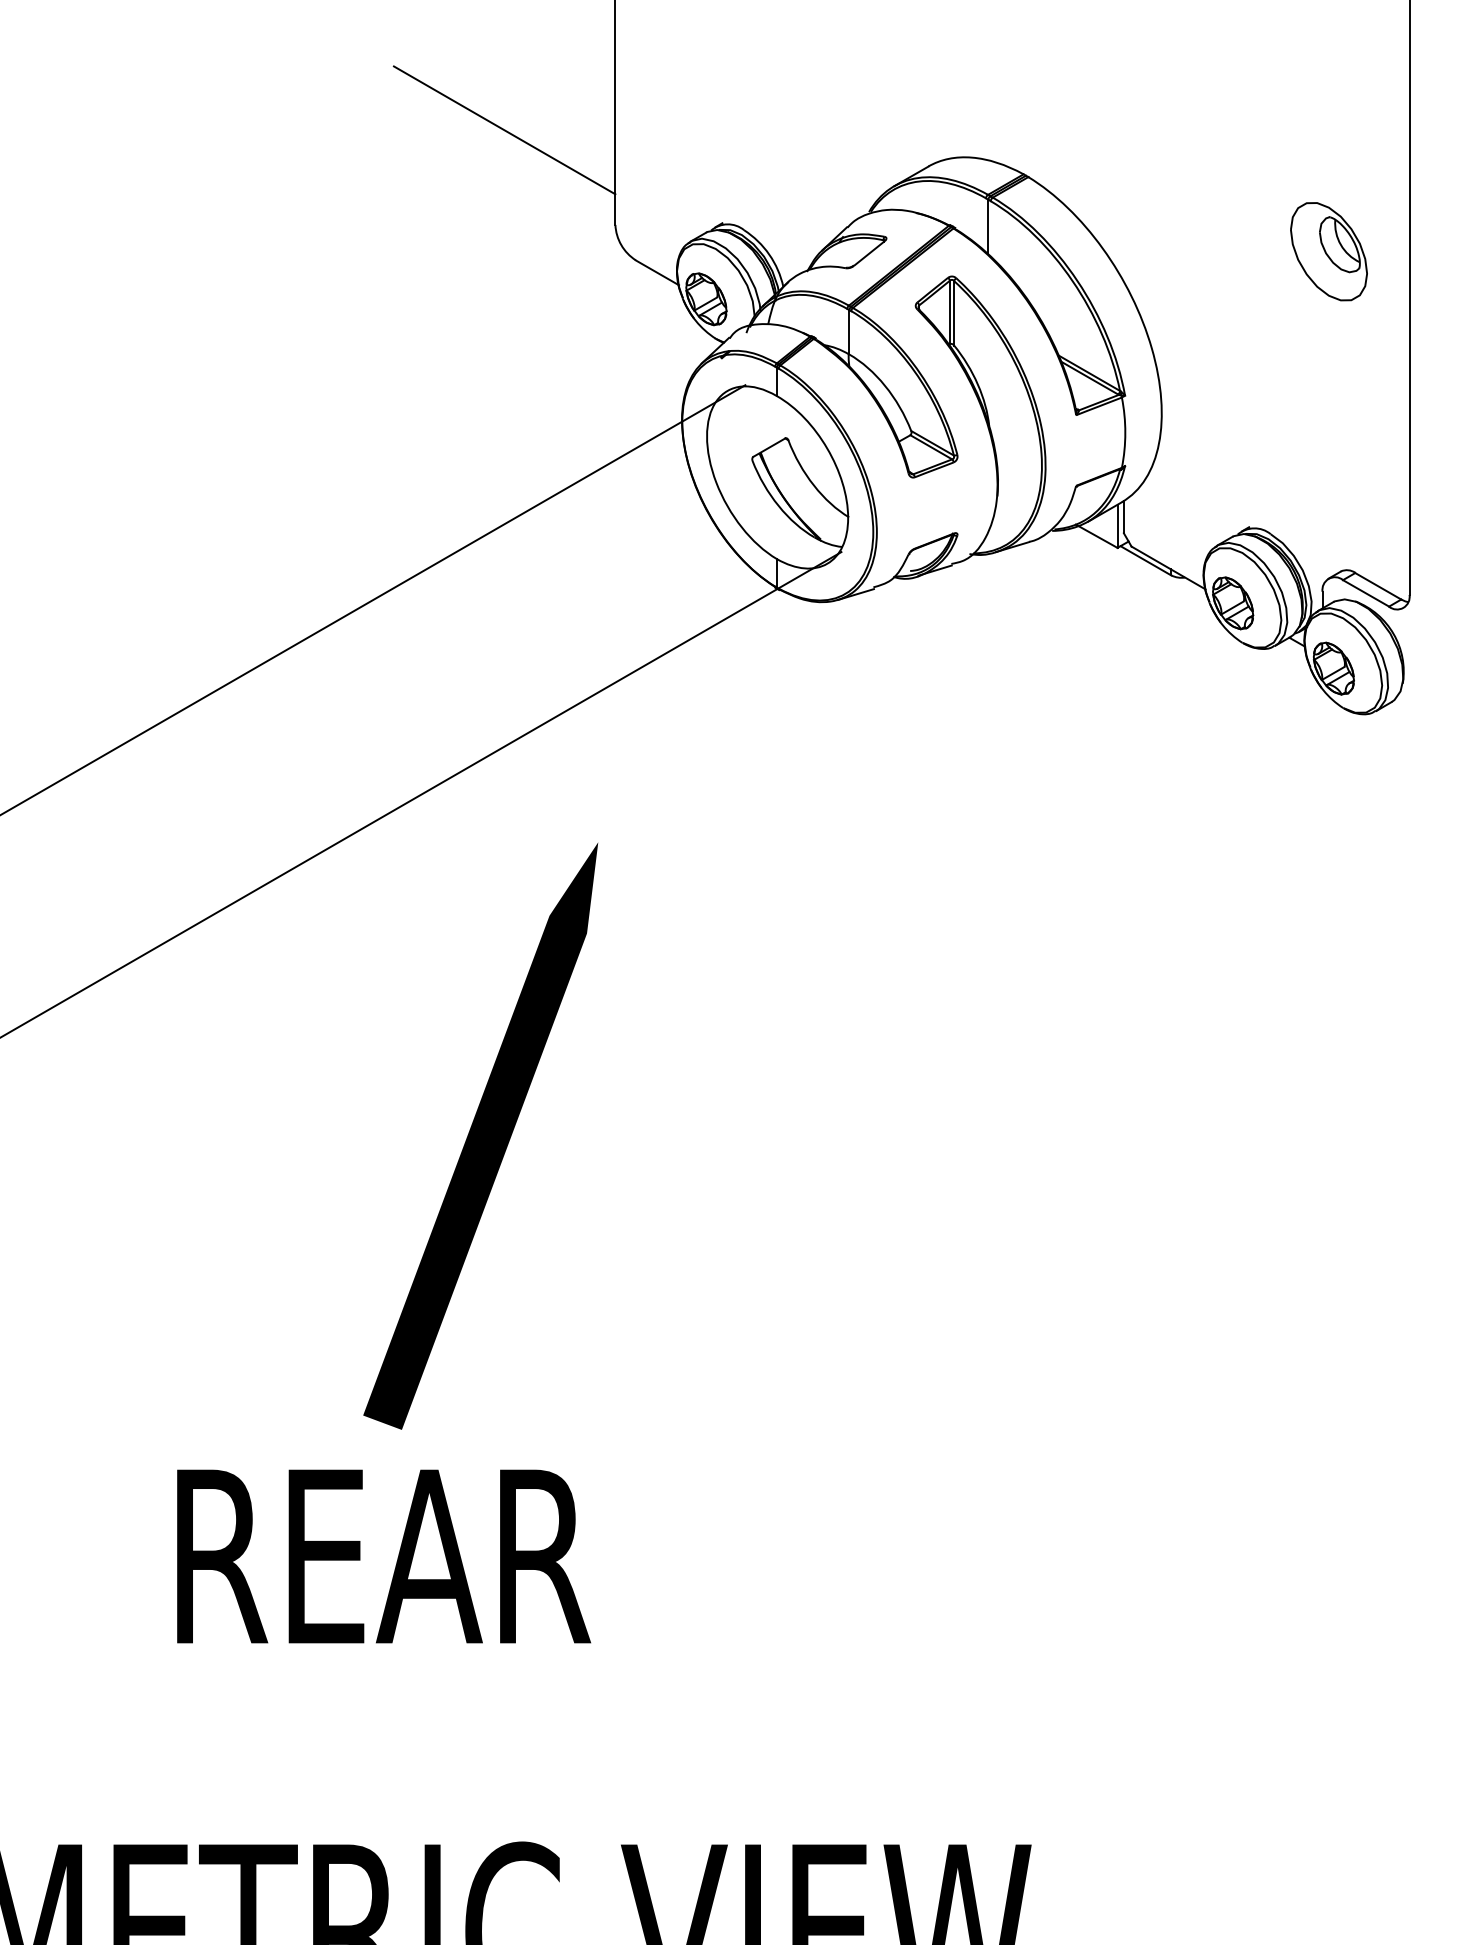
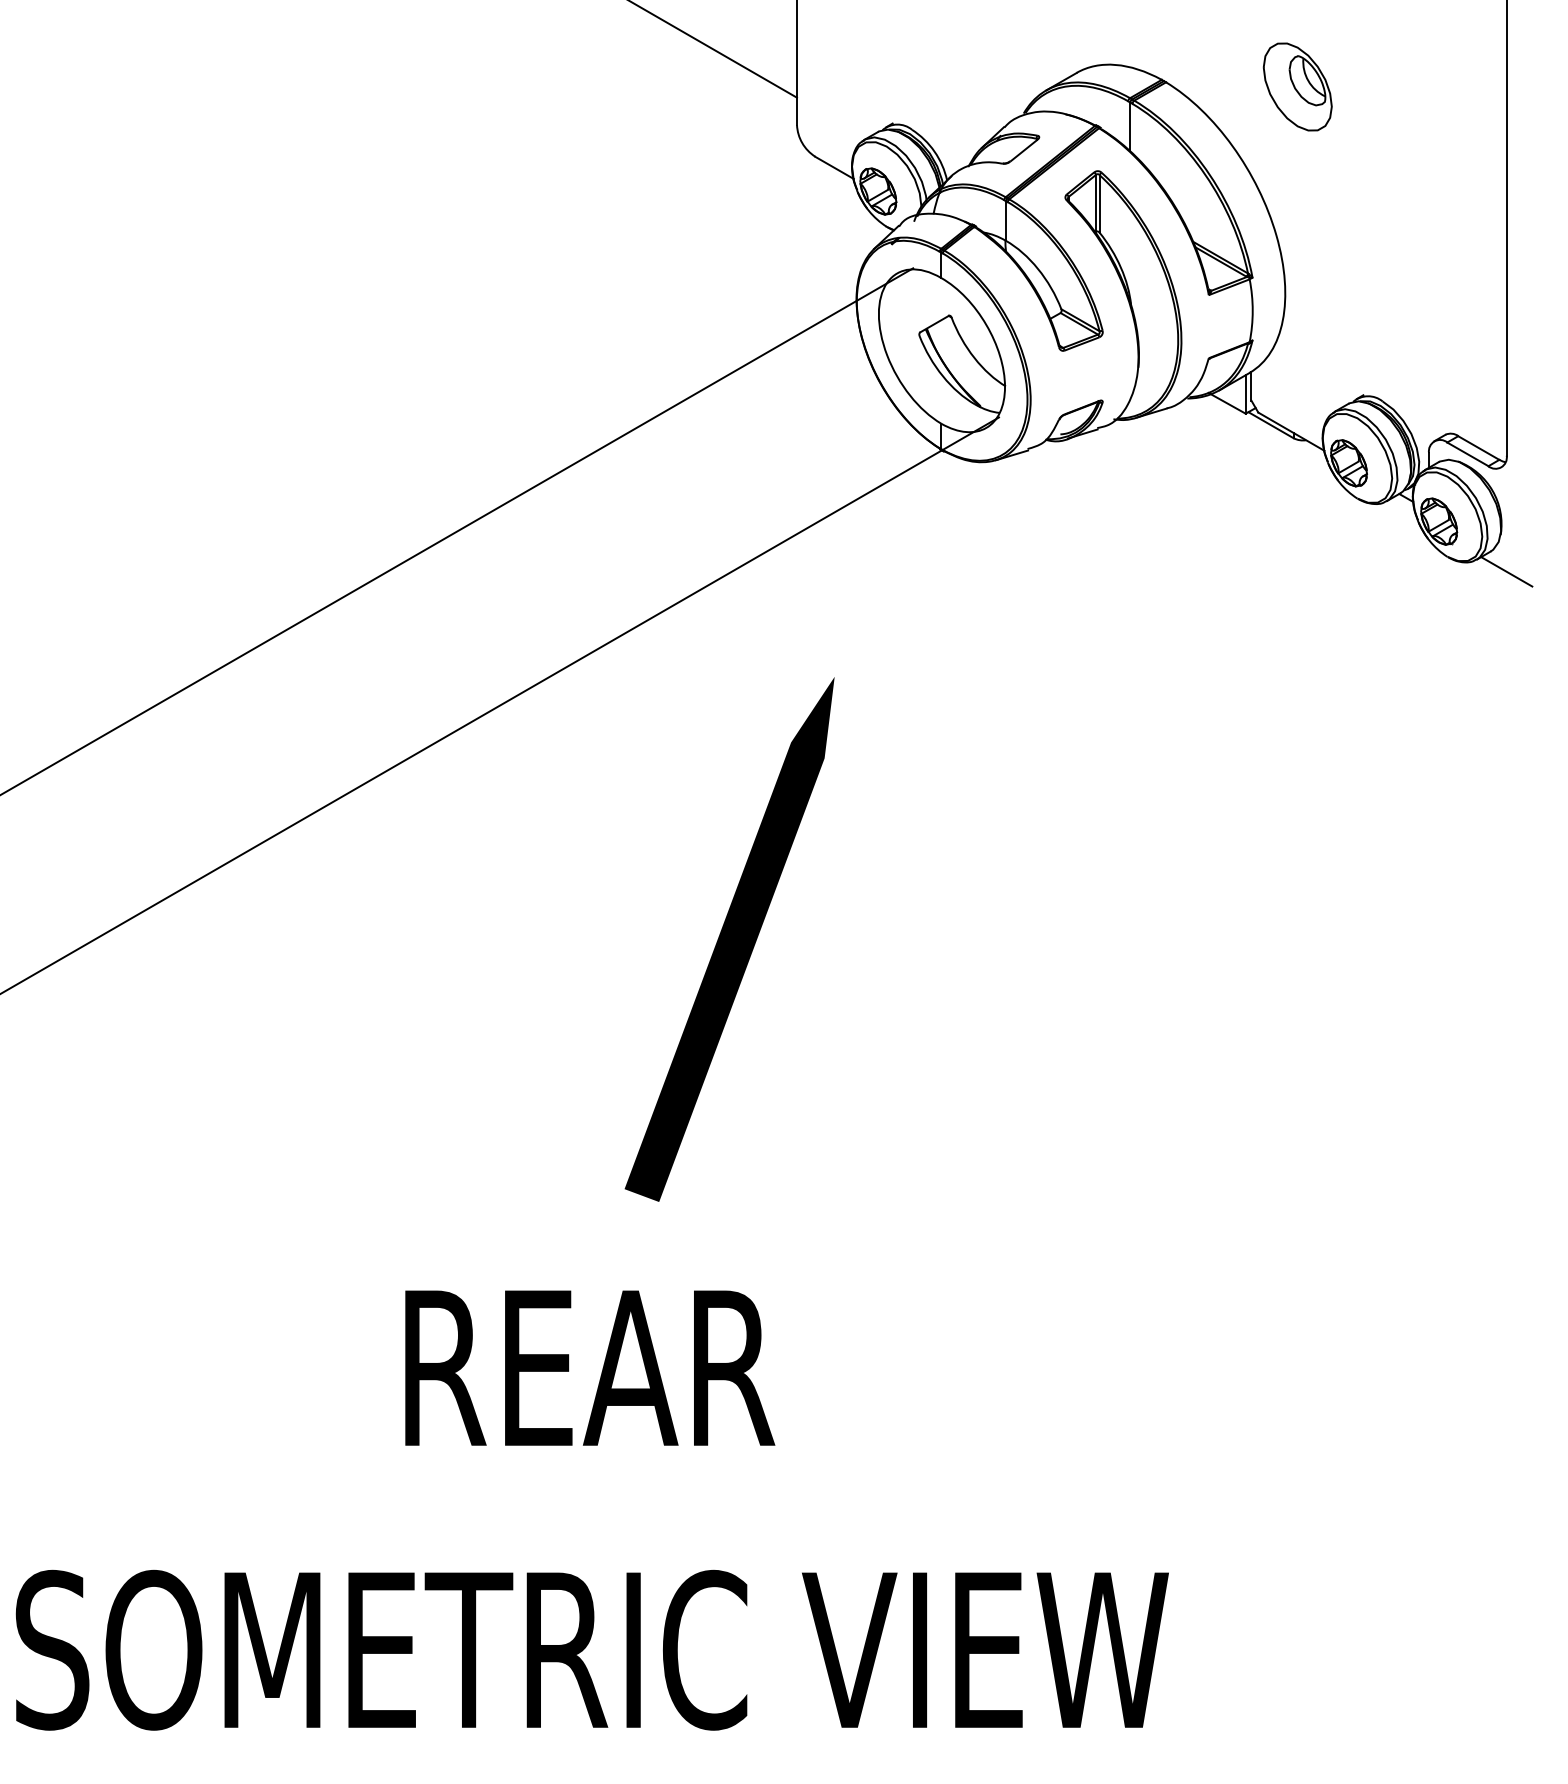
part: (1328, 251) -> (1297, 86), moved
line: (1409, 724) -> (1506, 571), added
line: (480, 1136) -> (729, 939), moved
text: (384, 1555) -> (590, 1367), moved

